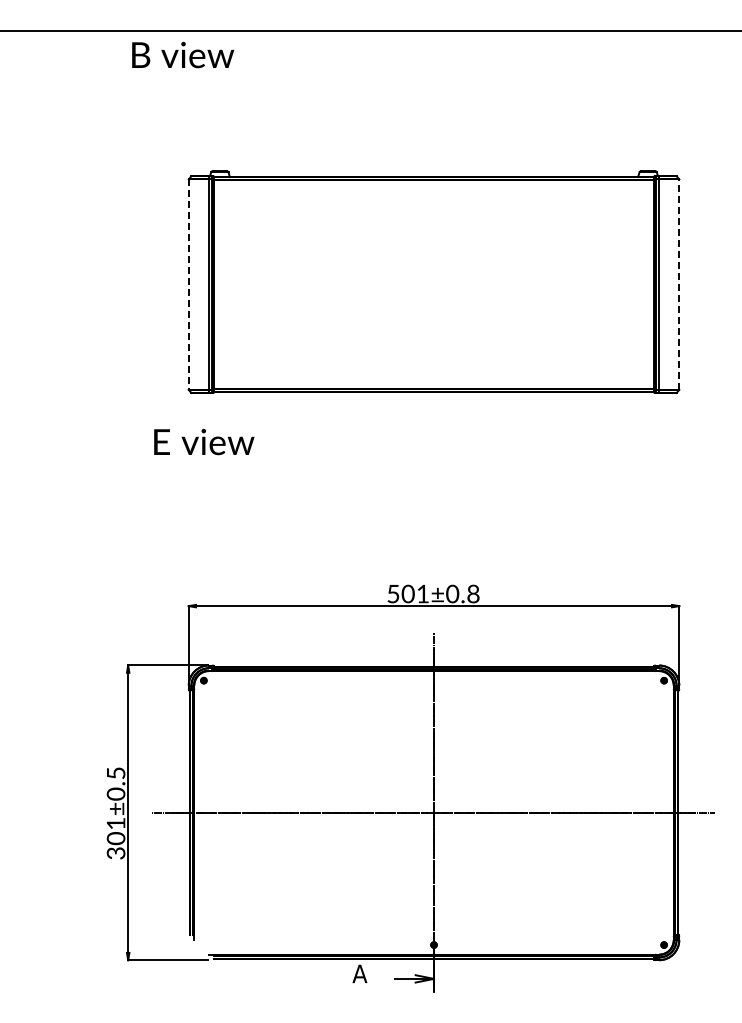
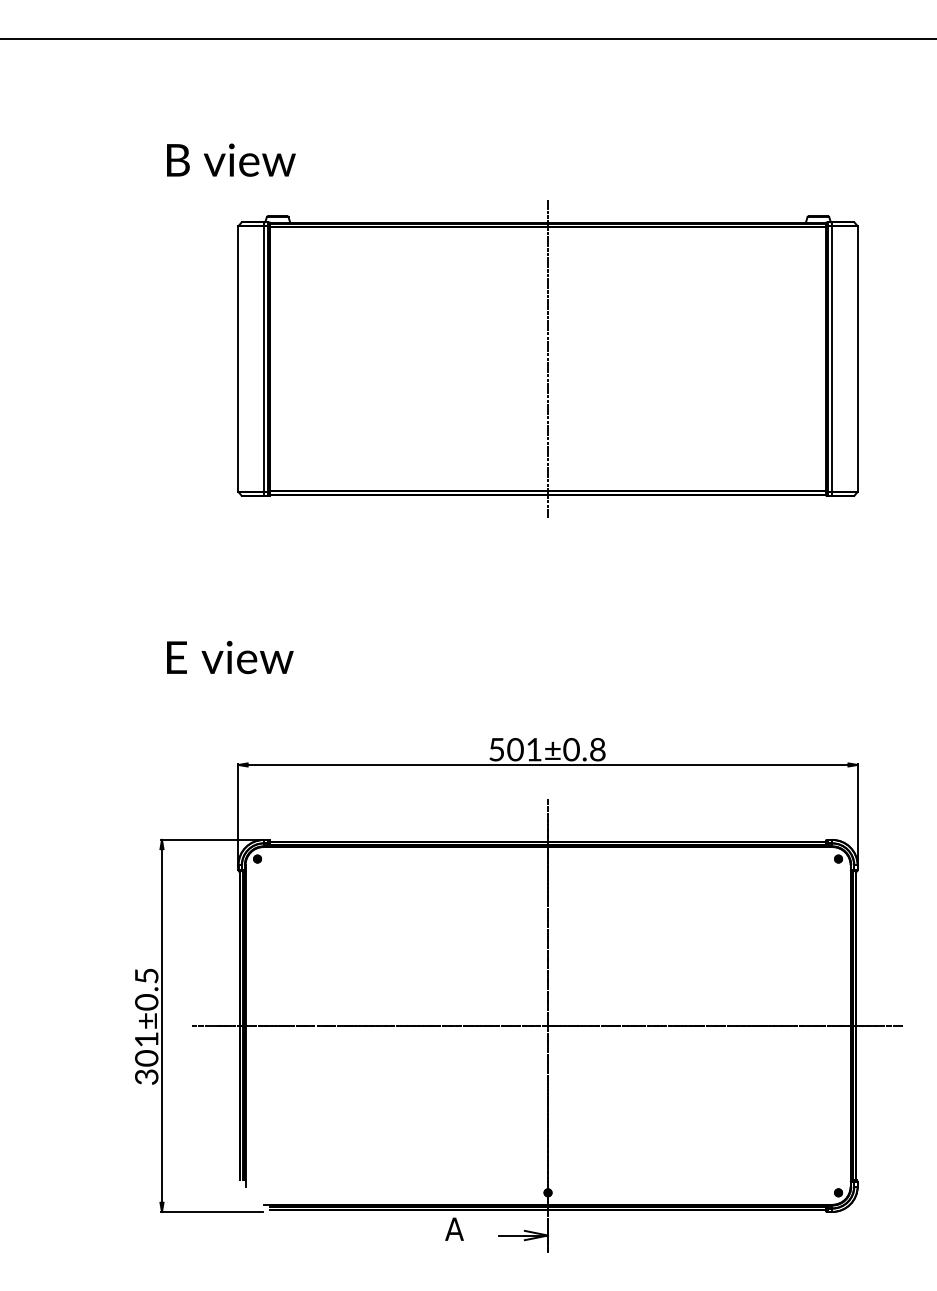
text: (183, 55) -> (231, 160), moved
line: (434, 284) -> (548, 358), added
line: (679, 284) -> (857, 358), dashed -> solid
line: (188, 285) -> (238, 360), dashed -> solid
text: (204, 441) -> (230, 656), moved

